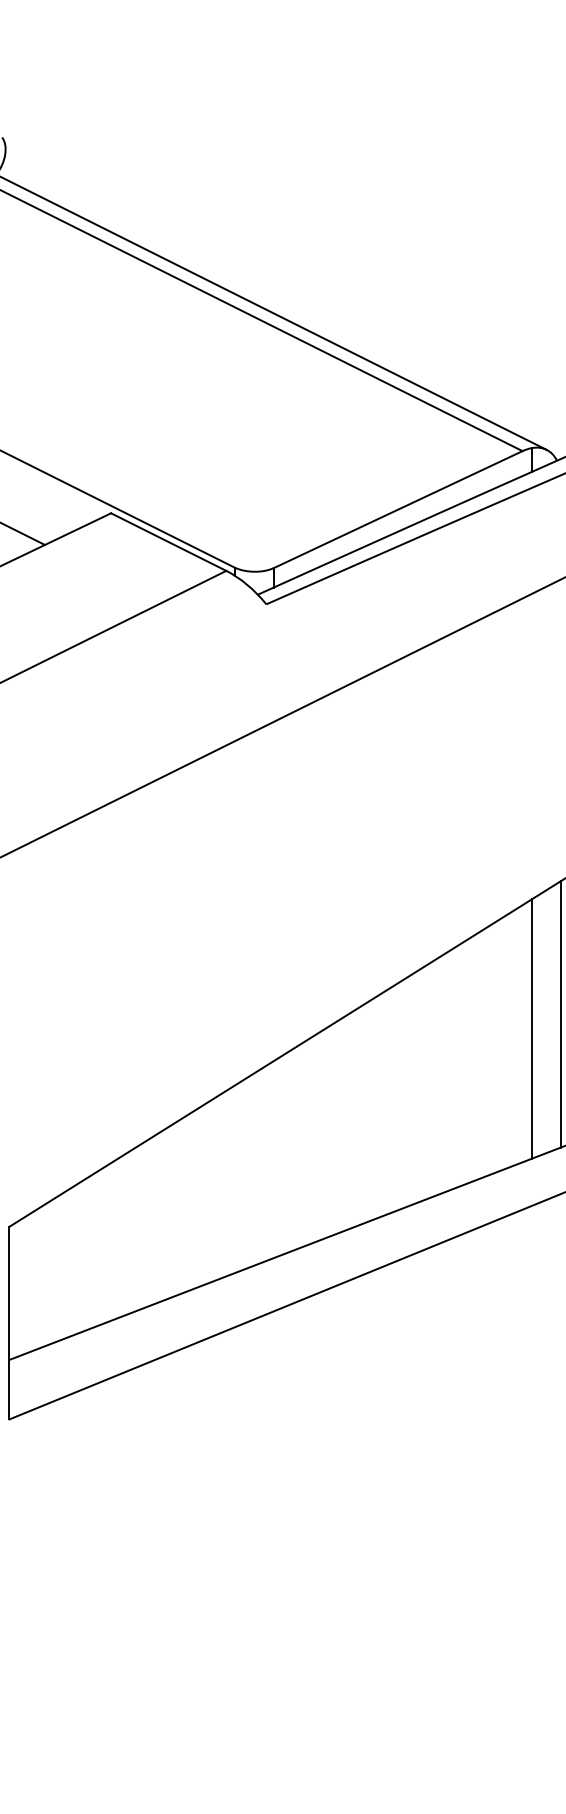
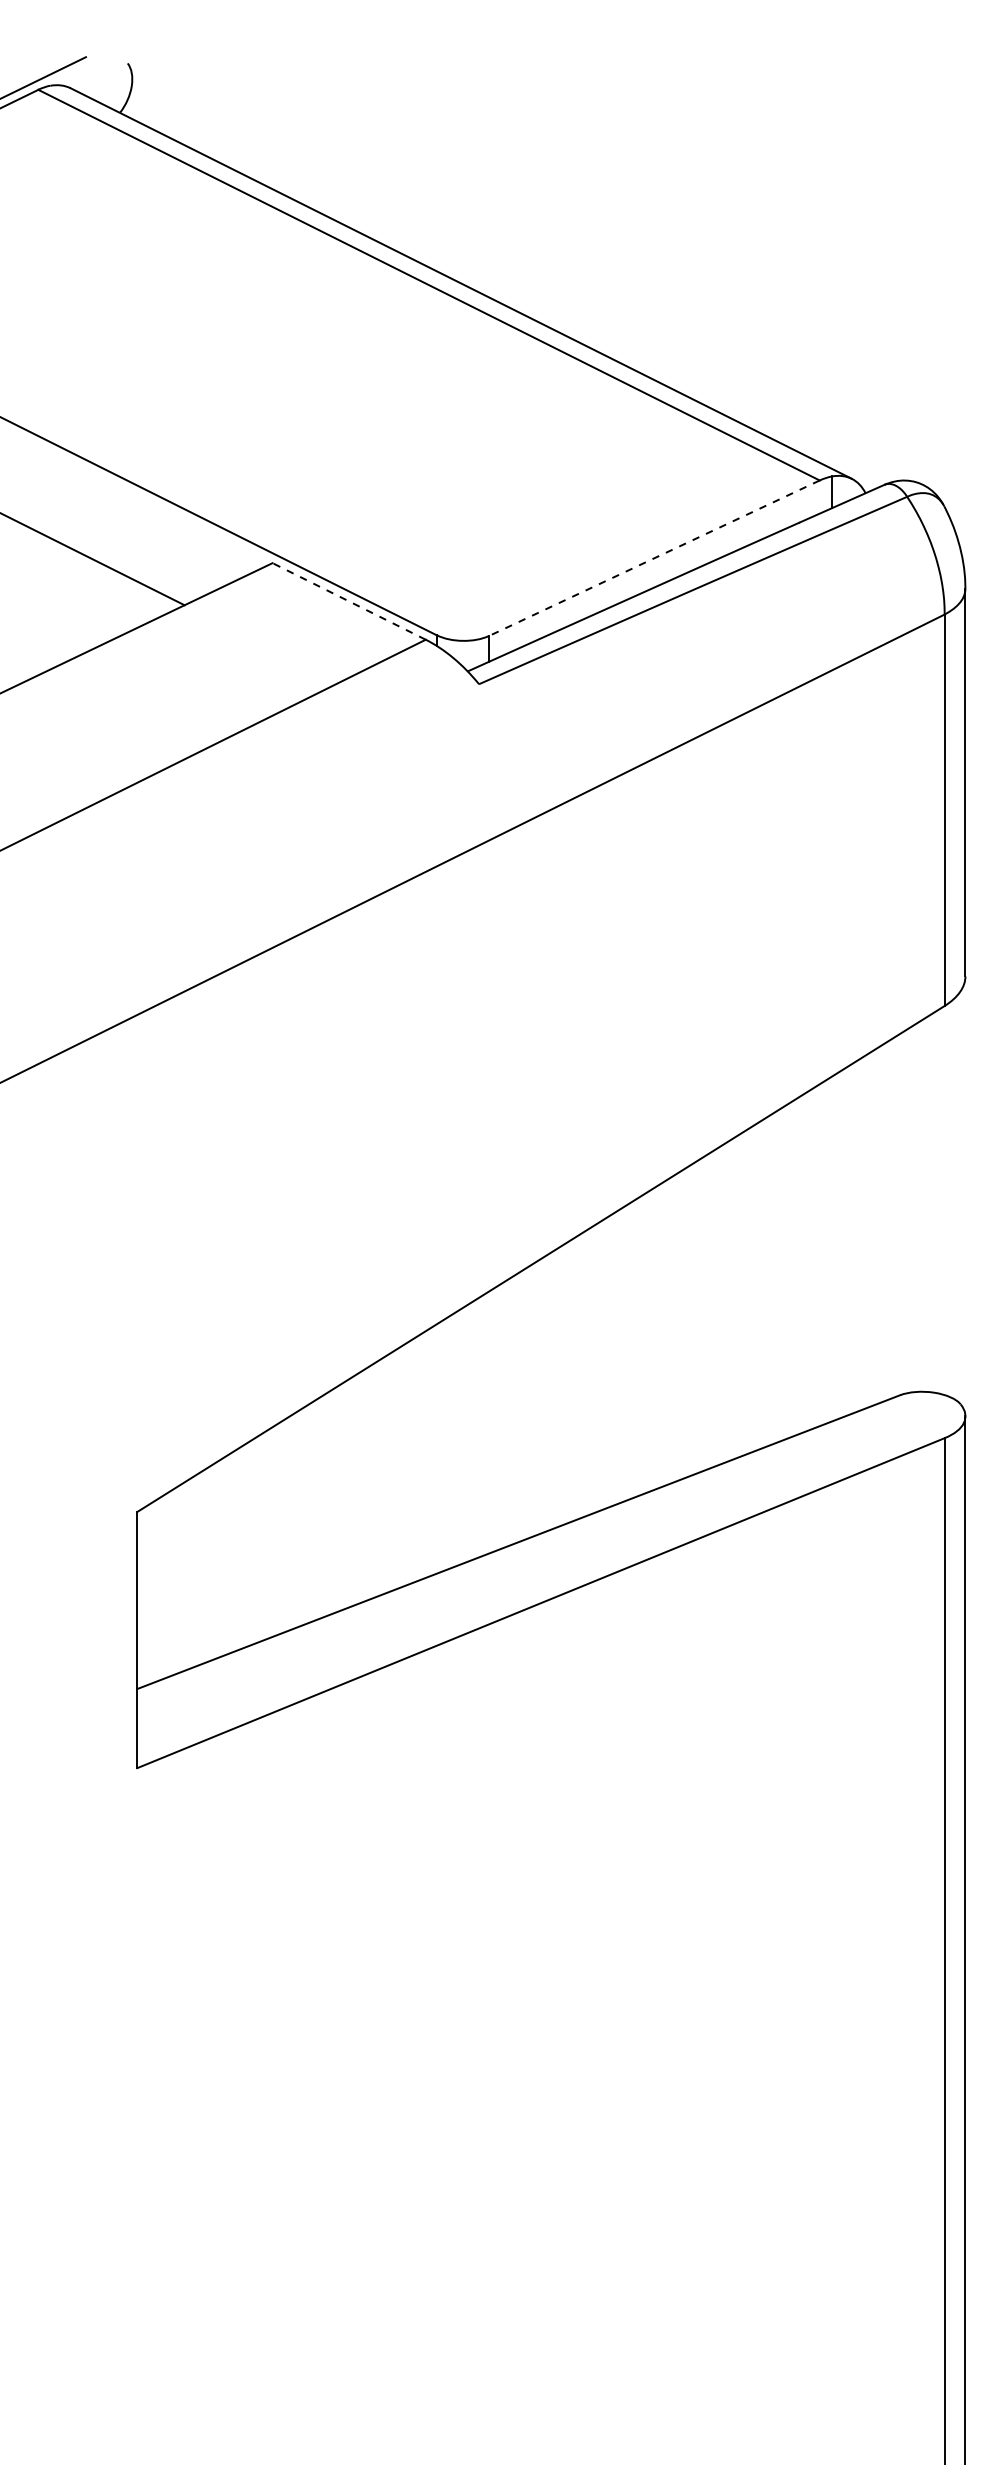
line: (398, 509) -> (654, 558), solid -> dashed
line: (168, 542) -> (349, 601), solid -> dashed
line: (560, 1014) -> (870, 1229), removed
line: (531, 1028) -> (831, 1248), removed

